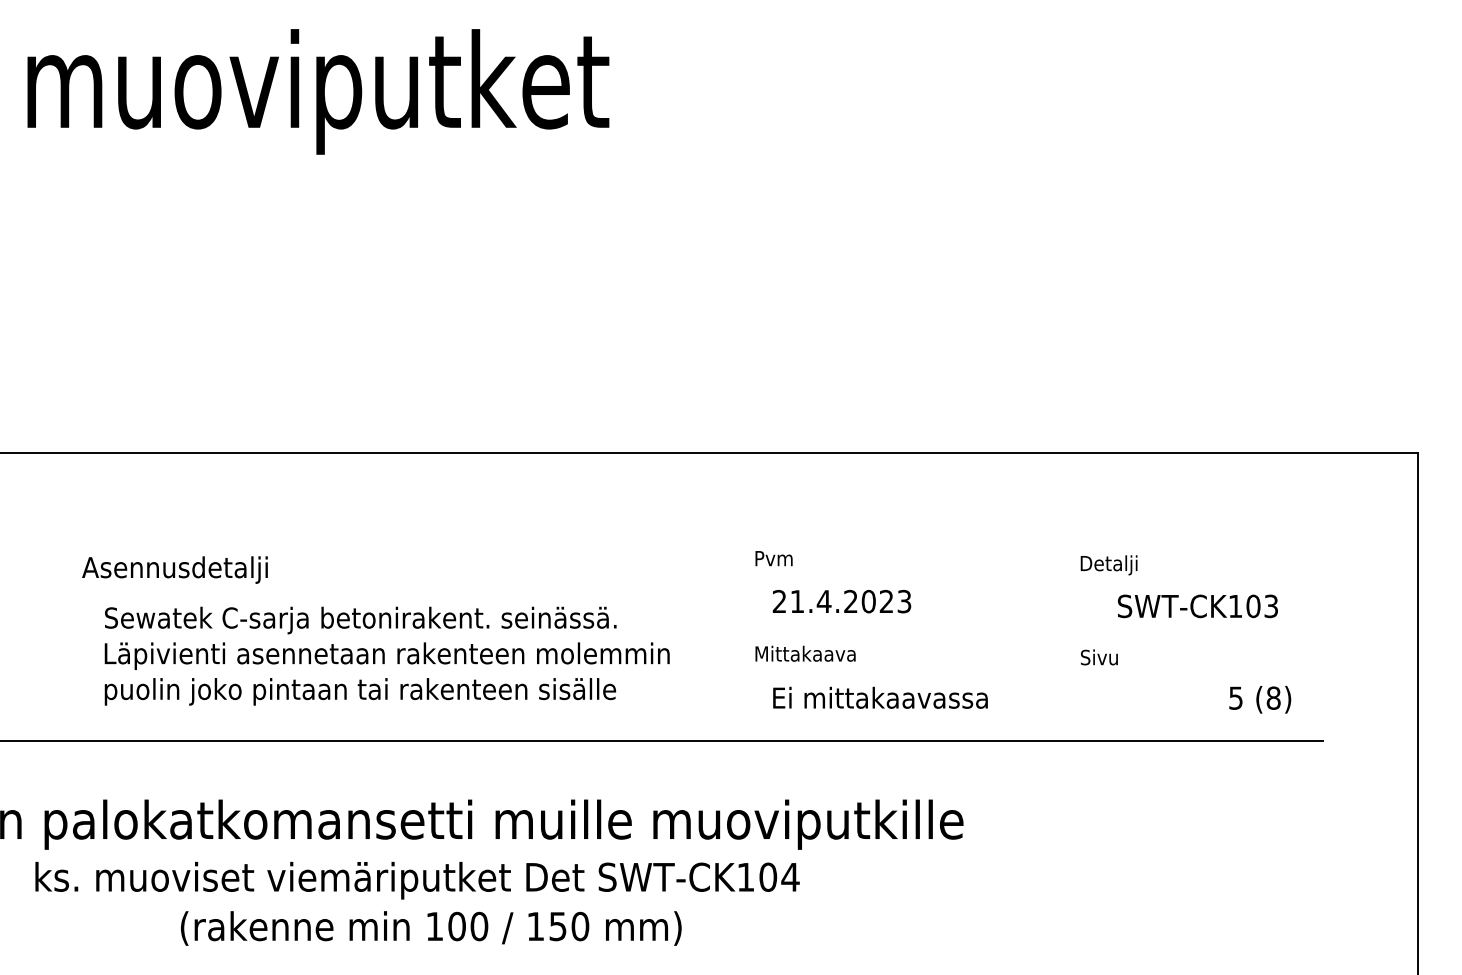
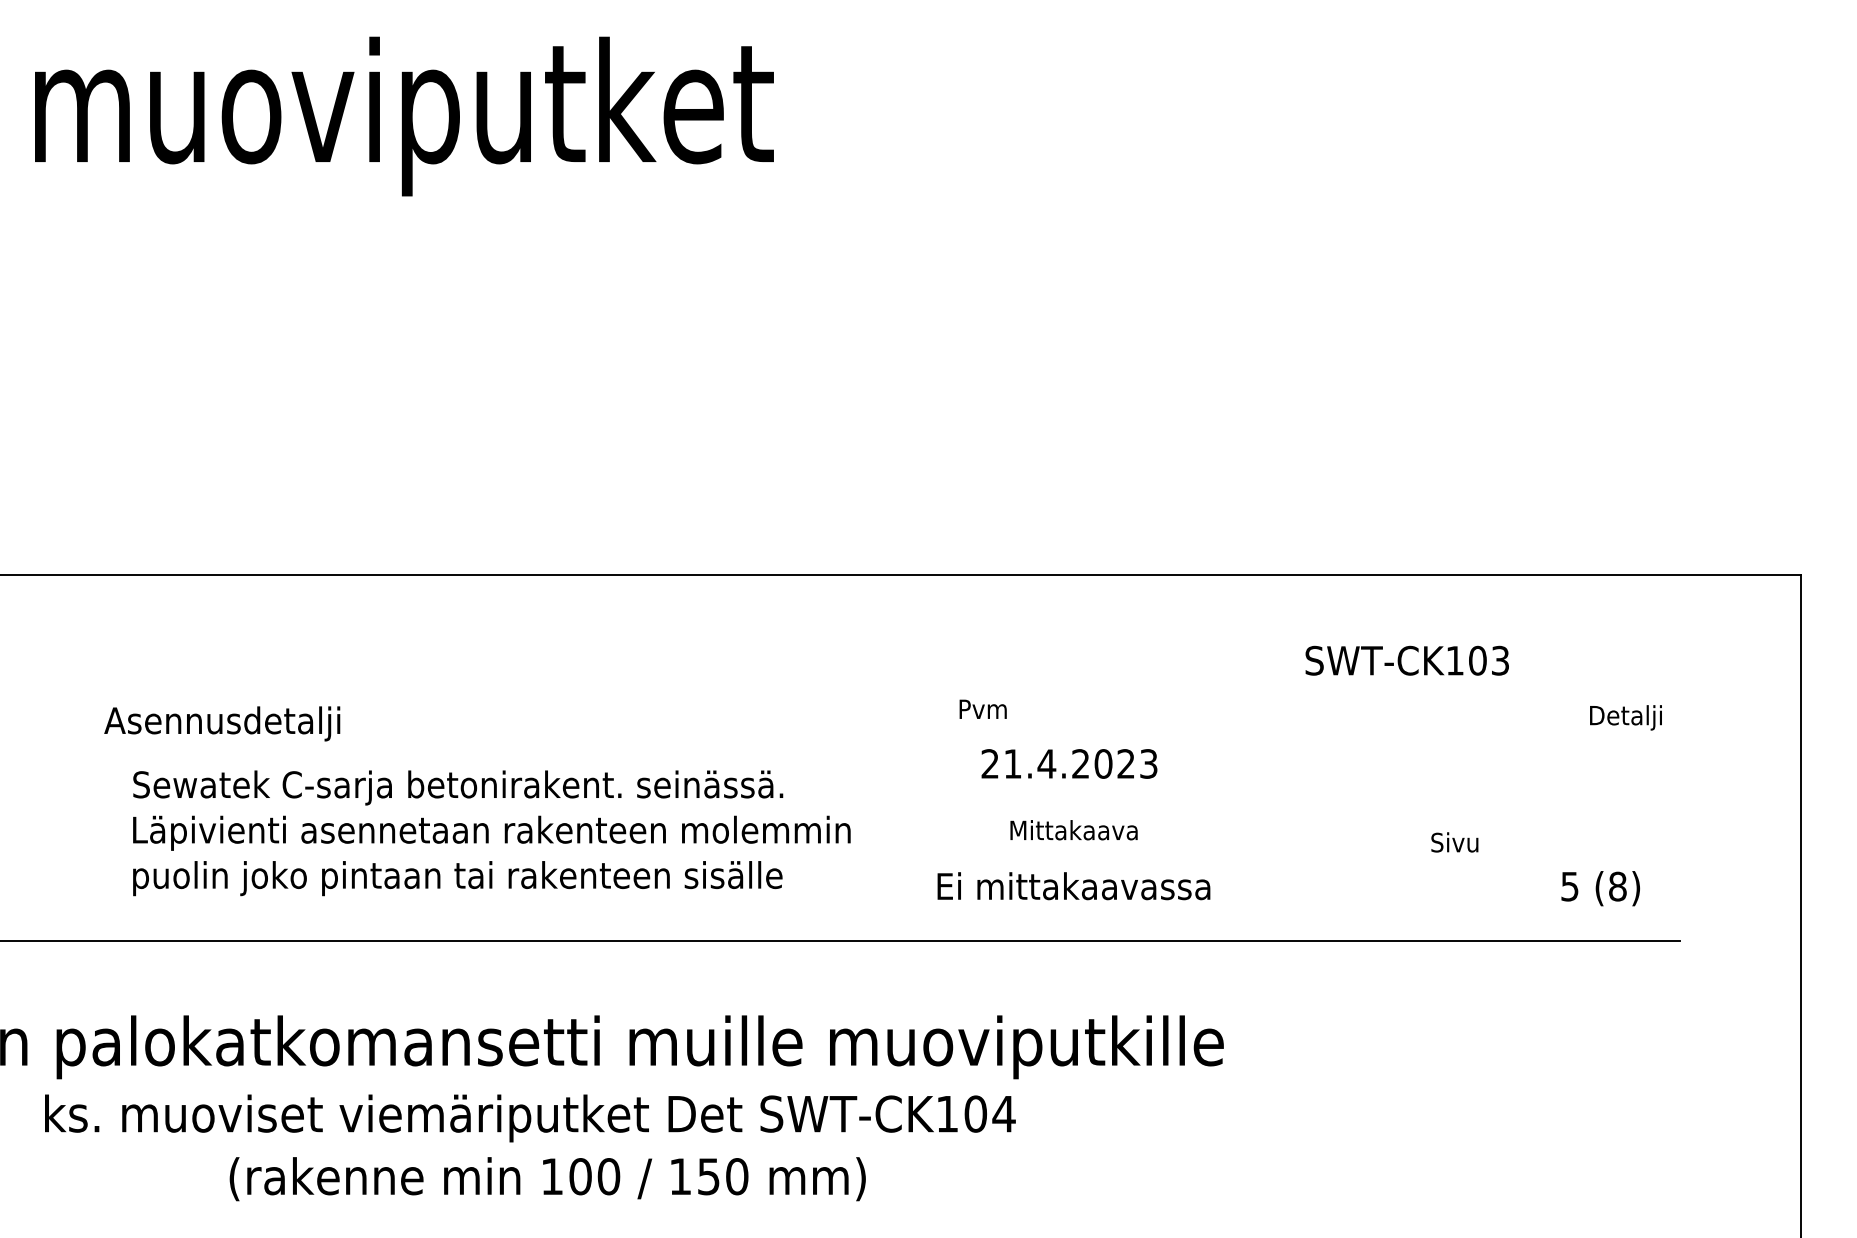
text: (1108, 565) -> (1625, 718), moved
text: (1197, 606) -> (1406, 660), moved
text: (805, 653) -> (1073, 829), moved
text: (1099, 657) -> (1454, 842), moved
text: (880, 697) -> (1073, 885), moved

